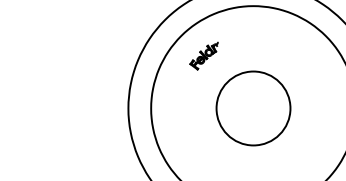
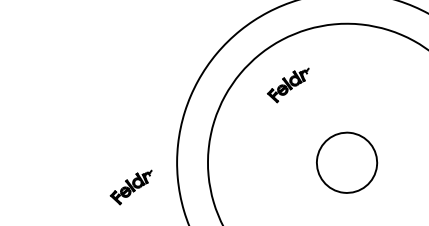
circle: (253, 108) -> (347, 162), size x0.6
part: (96, 142) -> (130, 186), added

